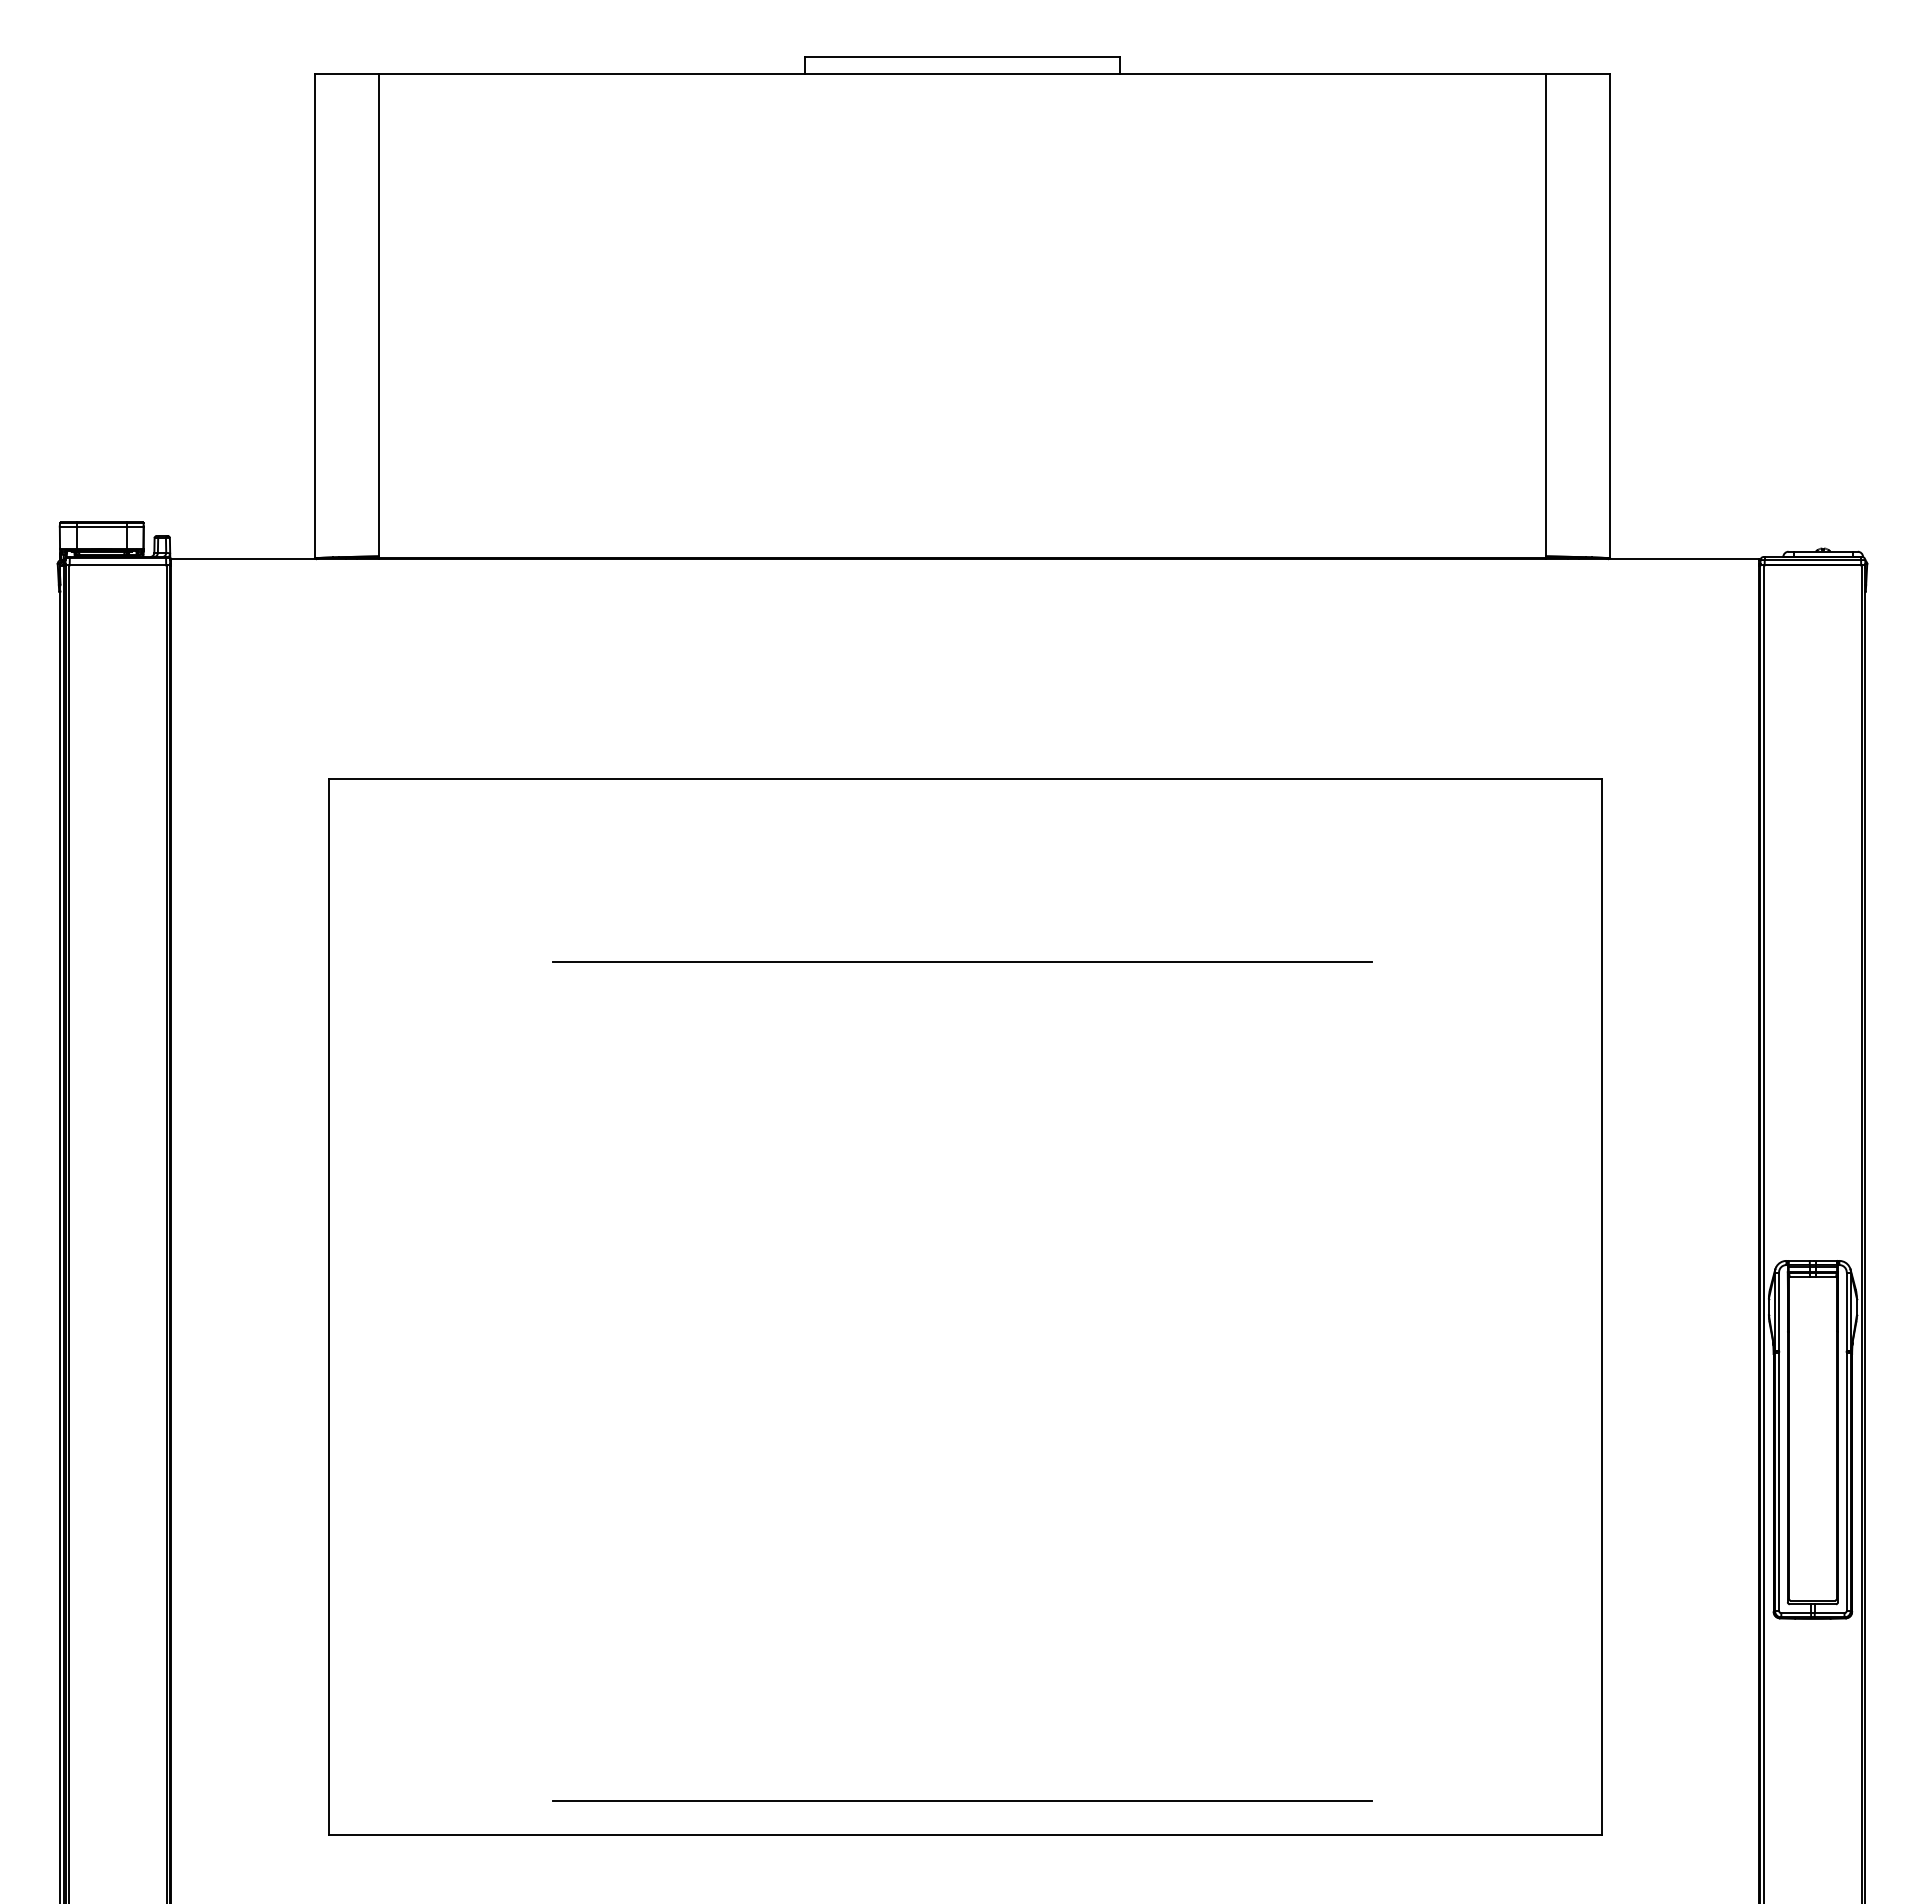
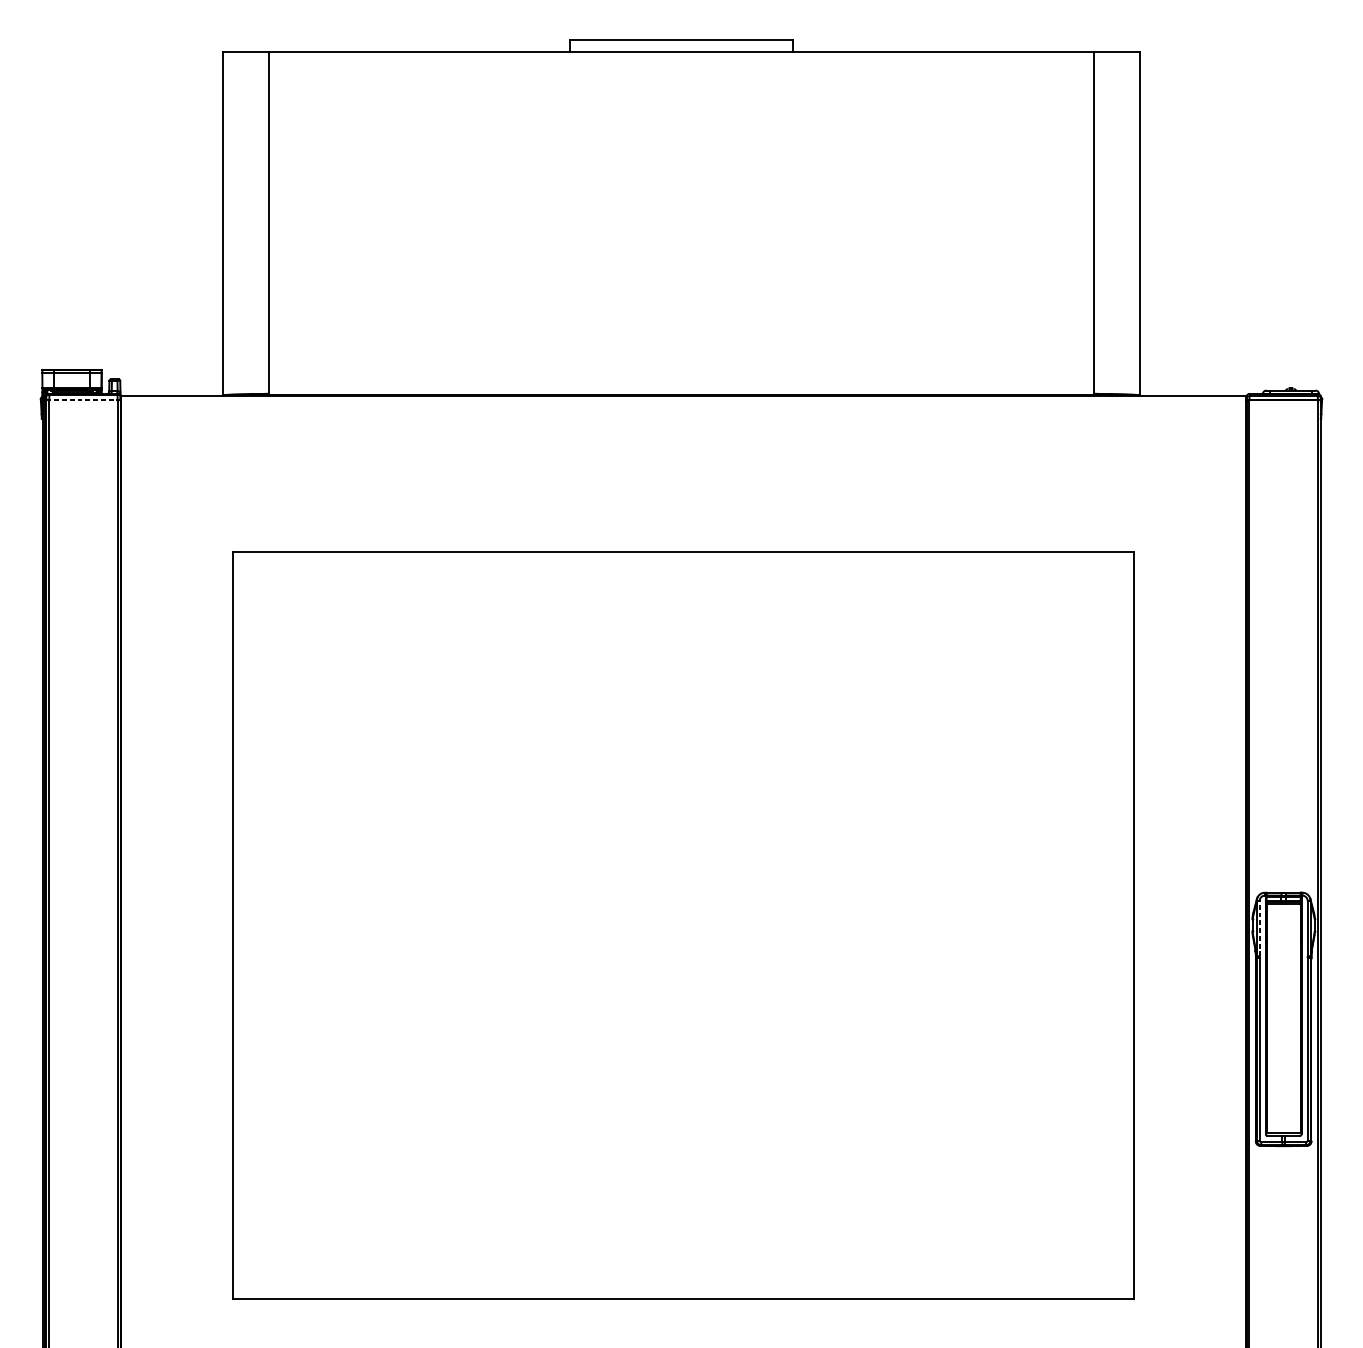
line: (118, 565) -> (83, 400), solid -> dashed
line: (962, 961) -> (681, 680), removed
line: (1779, 1311) -> (1260, 928), solid -> dashed
line: (962, 1800) -> (681, 1274), removed

